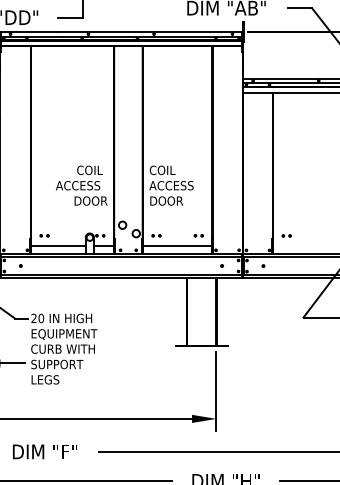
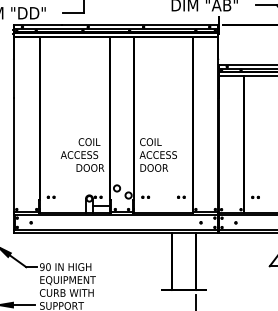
line: (58, 246) -> (62, 206), removed
line: (177, 246) -> (163, 206), removed
text: (33, 318) -> (41, 267), 20 -> 90

